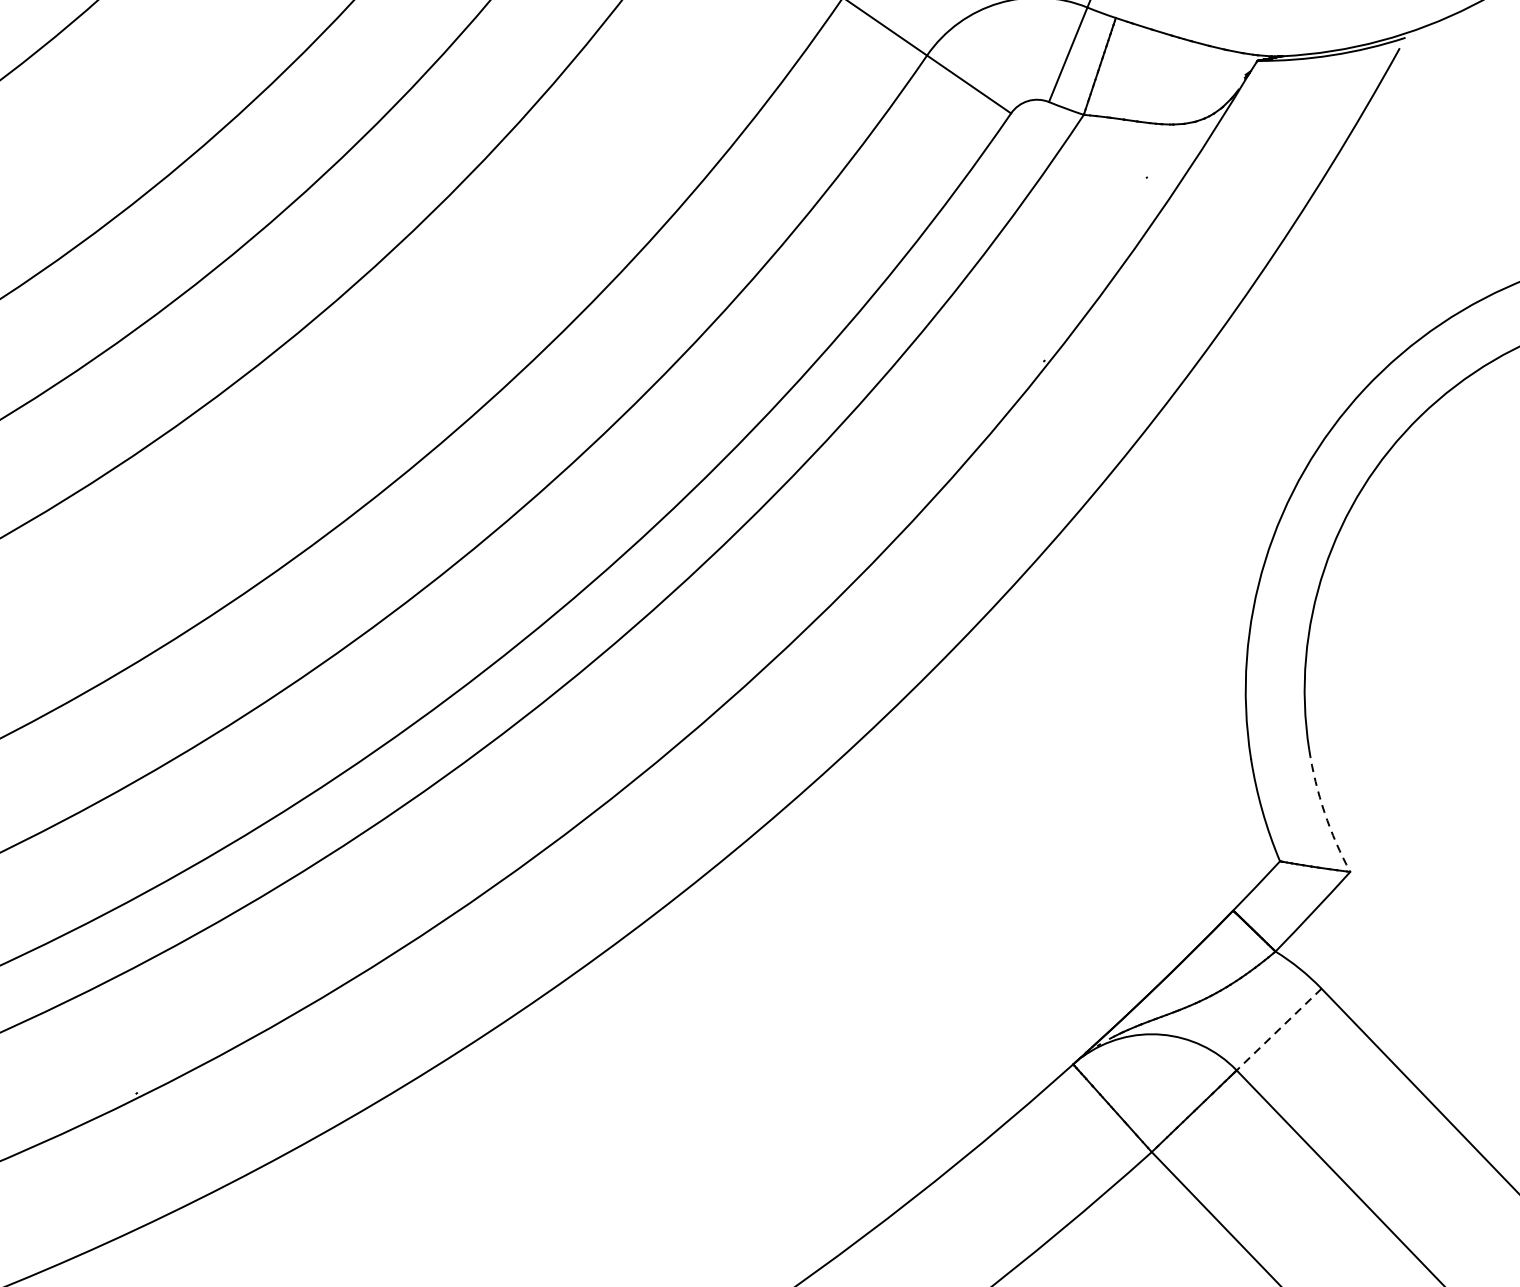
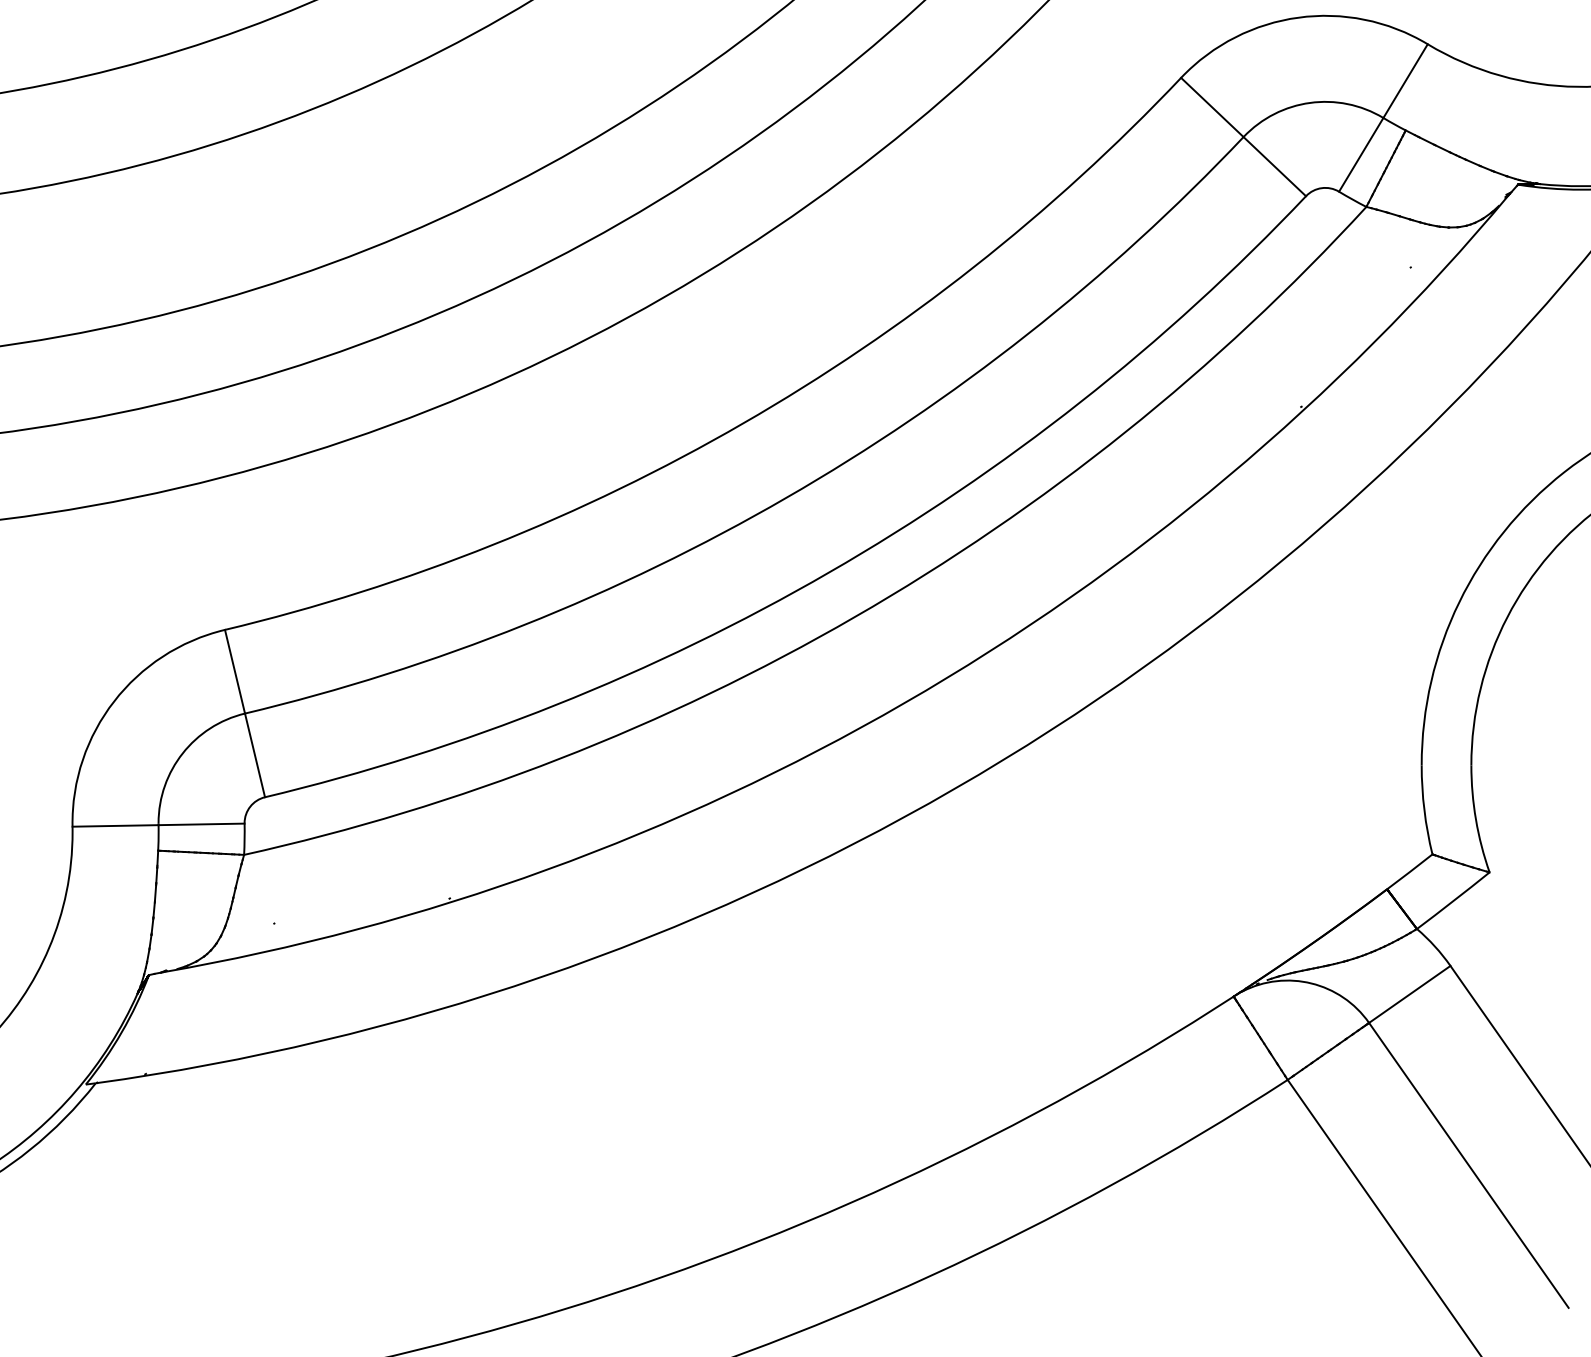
arc: (1324, 812) -> (1475, 819), dashed -> solid
line: (1278, 1029) -> (1409, 994), dashed -> solid

